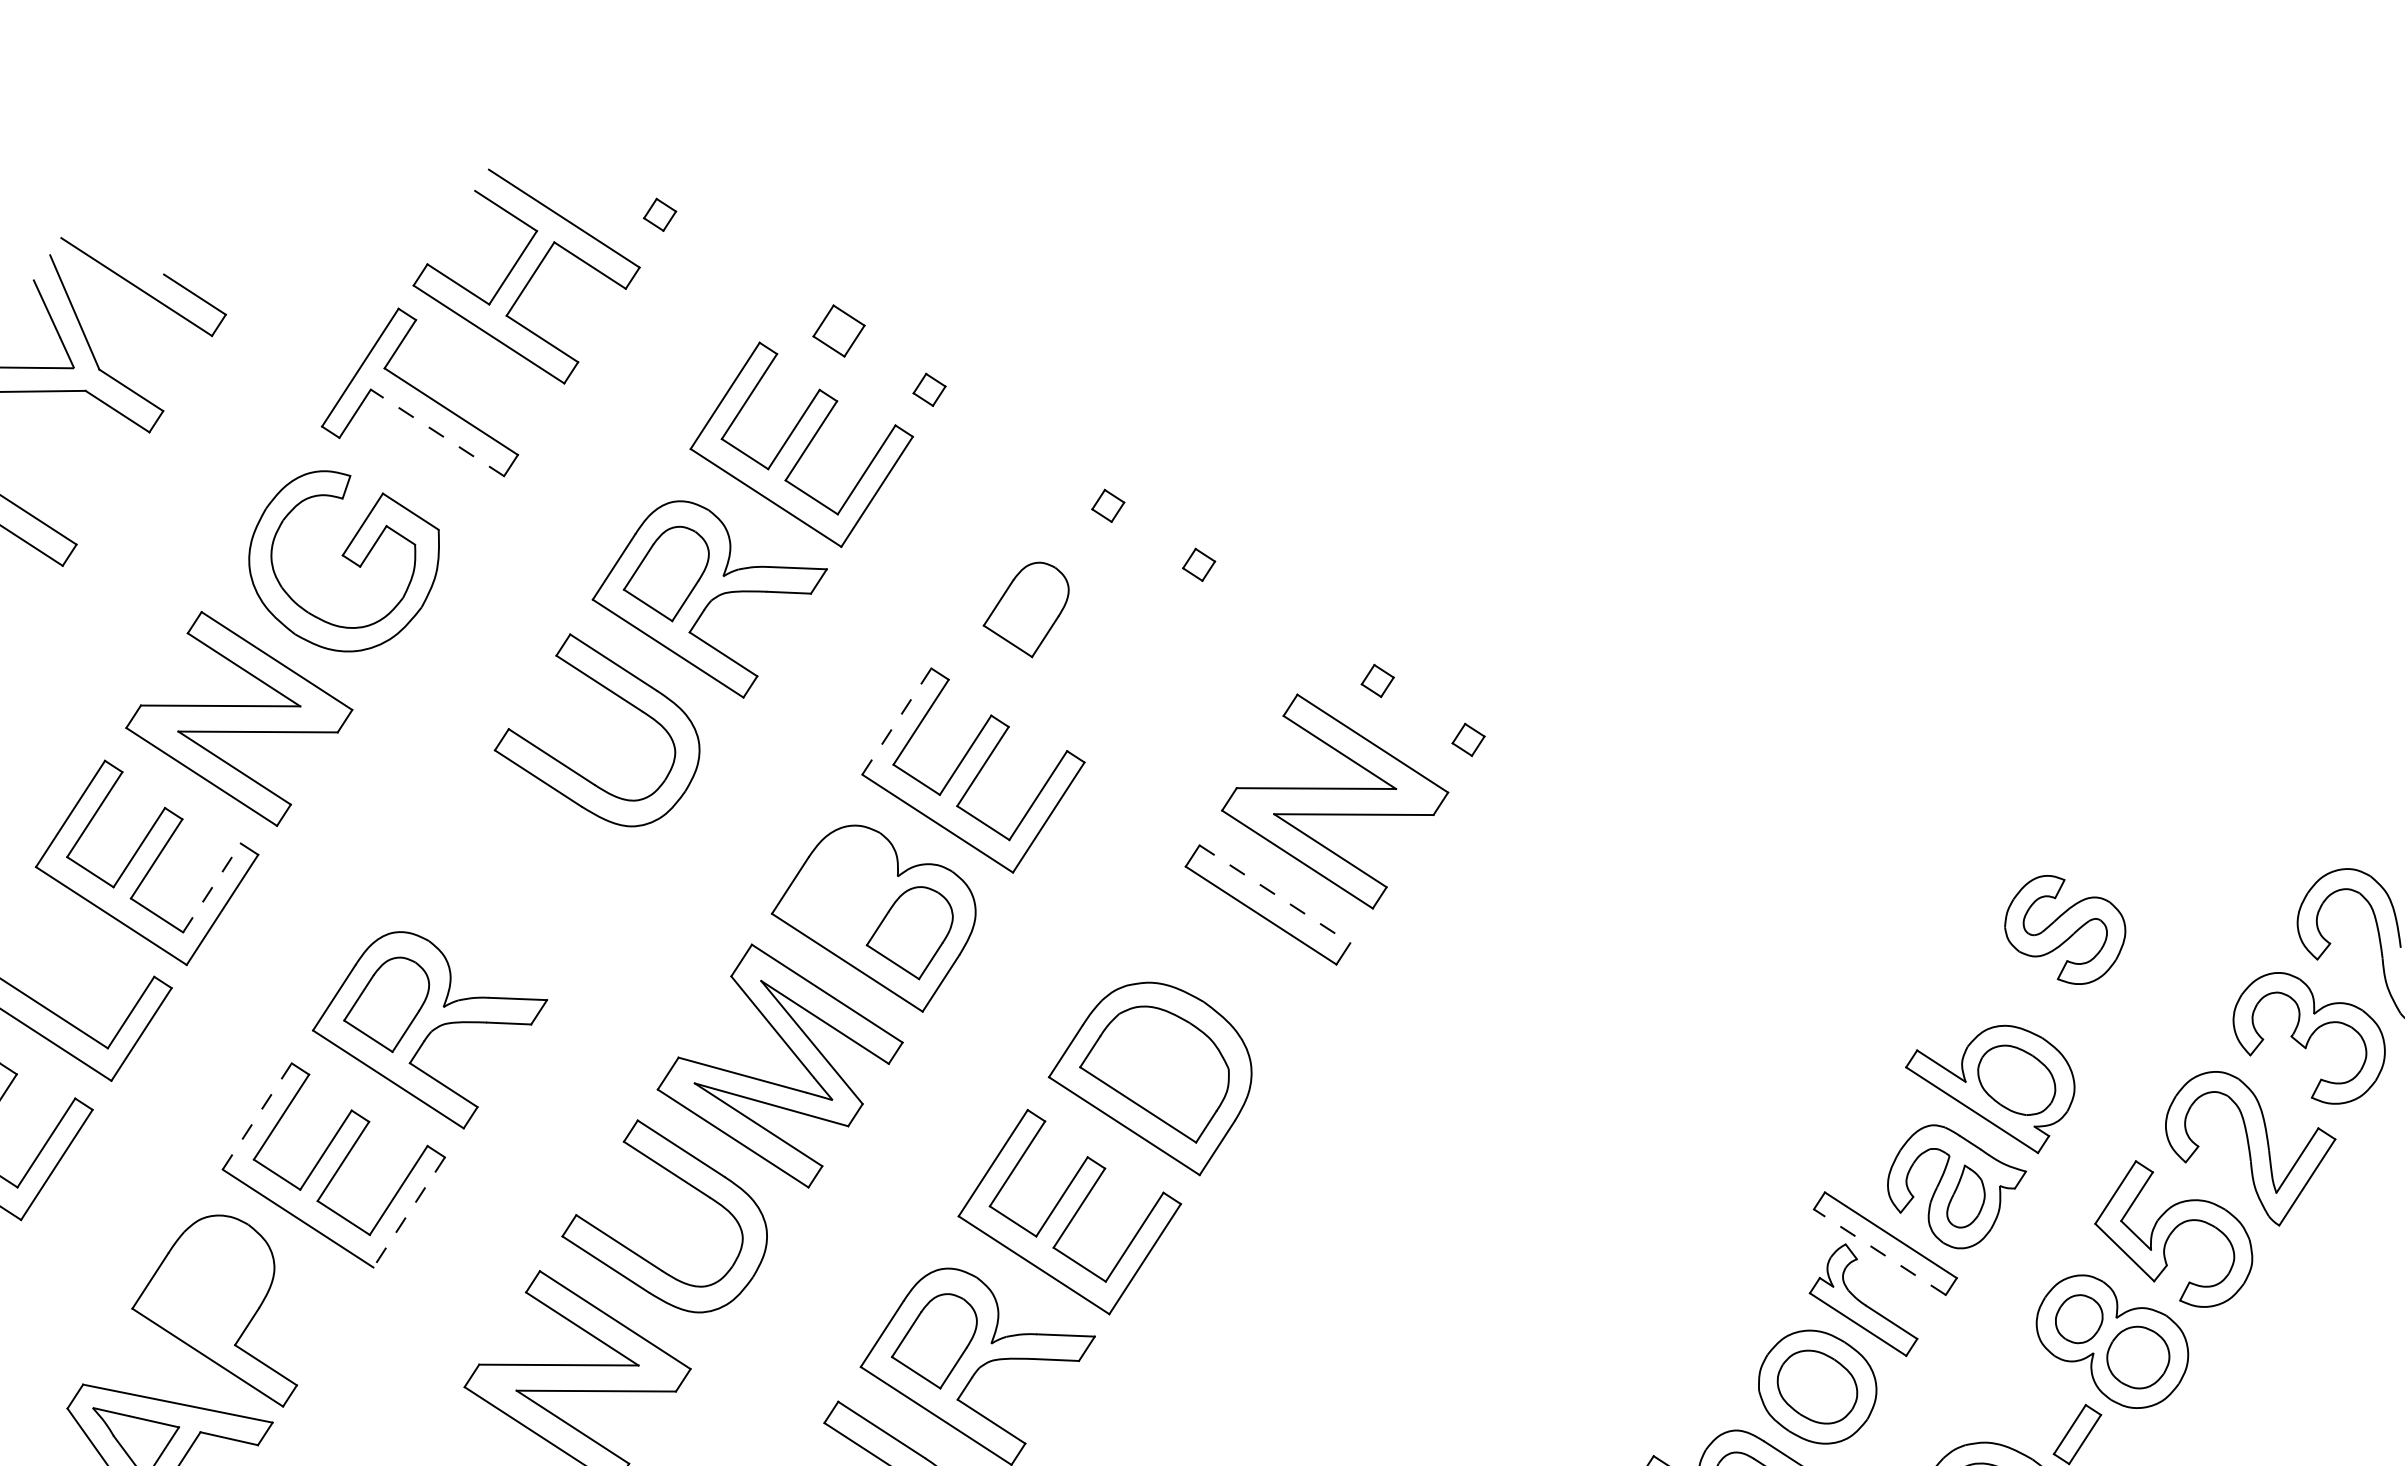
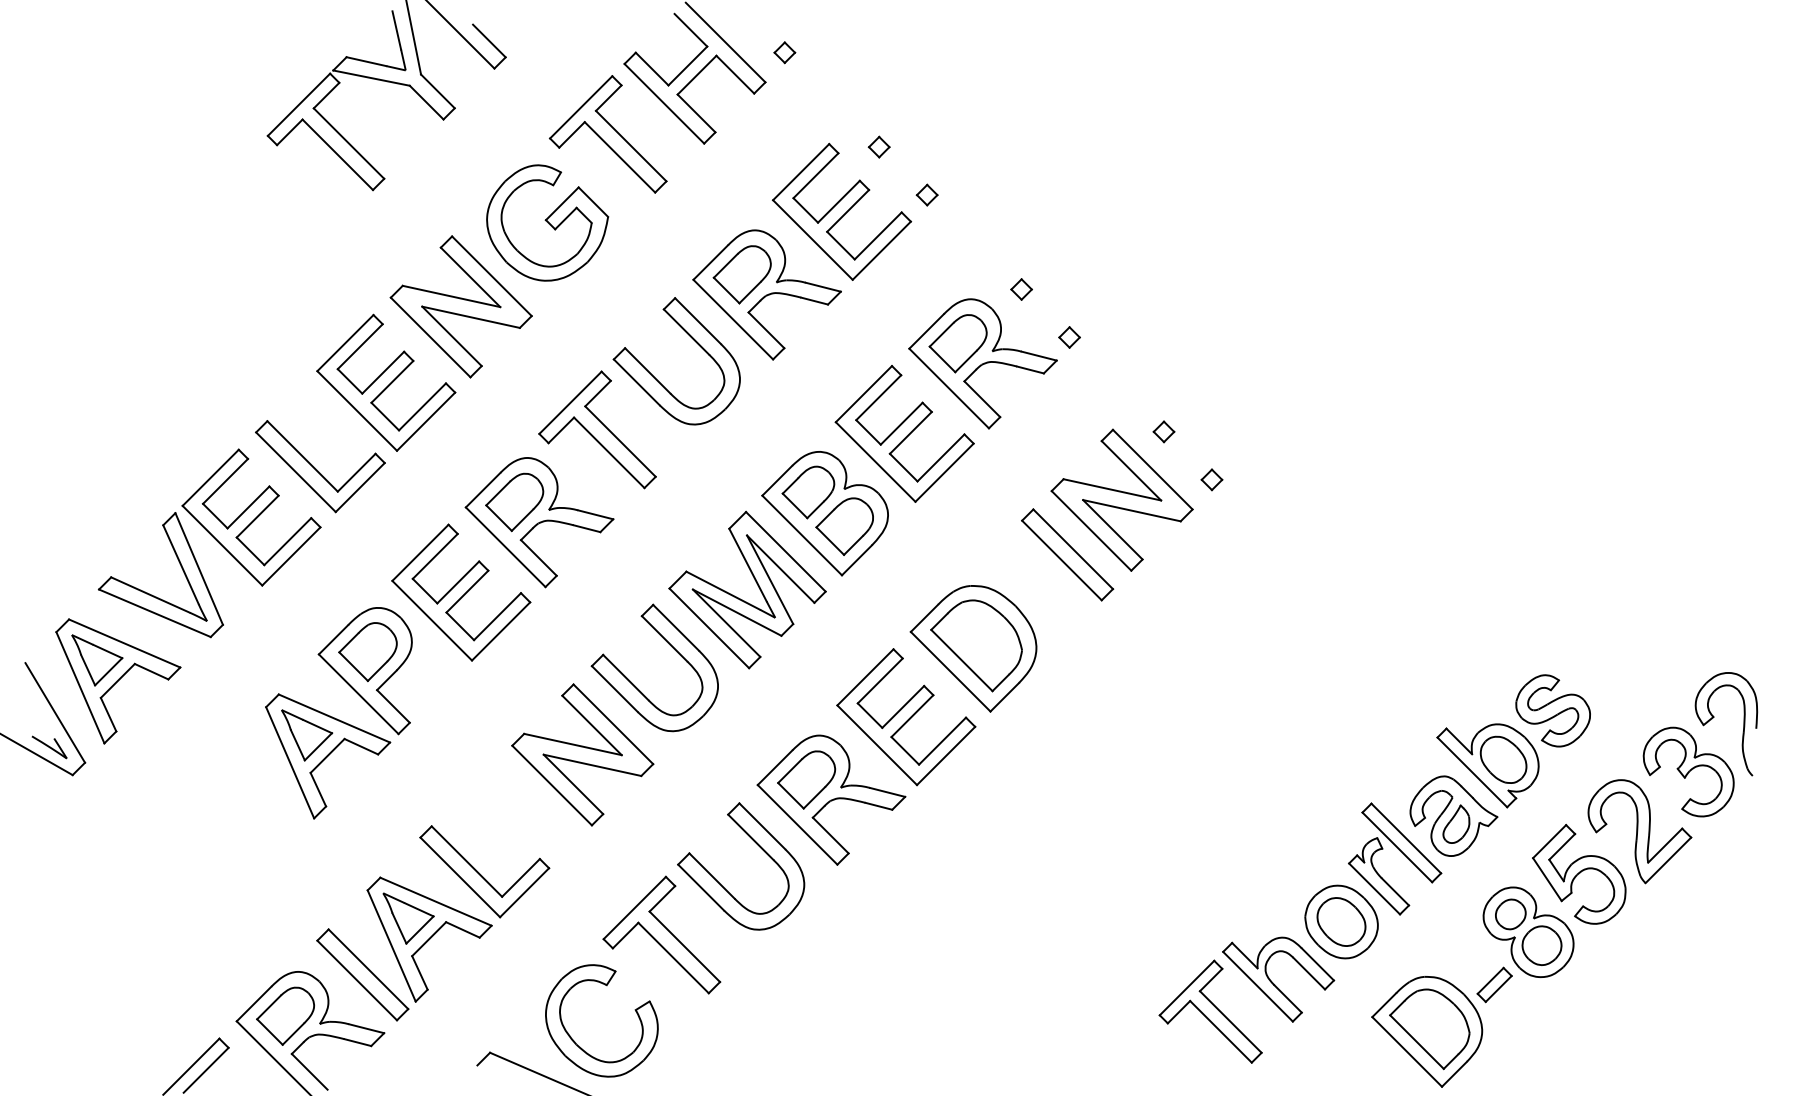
part: (837, 330) -> (878, 146), size x0.62
line: (438, 432) -> (620, 157), dashed -> solid
part: (1071, 634) -> (982, 363), added
line: (896, 722) -> (863, 394), dashed -> solid
part: (492, 865) -> (597, 429), added
line: (211, 887) -> (422, 406), dashed -> solid
part: (842, 893) -> (808, 492), added
line: (1275, 894) -> (1073, 549), dashed -> solid
part: (2064, 929) -> (1552, 710), moved
line: (257, 1115) -> (420, 552), dashed -> solid
line: (408, 1212) -> (500, 631), dashed -> solid
line: (1880, 1252) -> (1397, 847), dashed -> solid
part: (207, 1289) -> (367, 652), added

